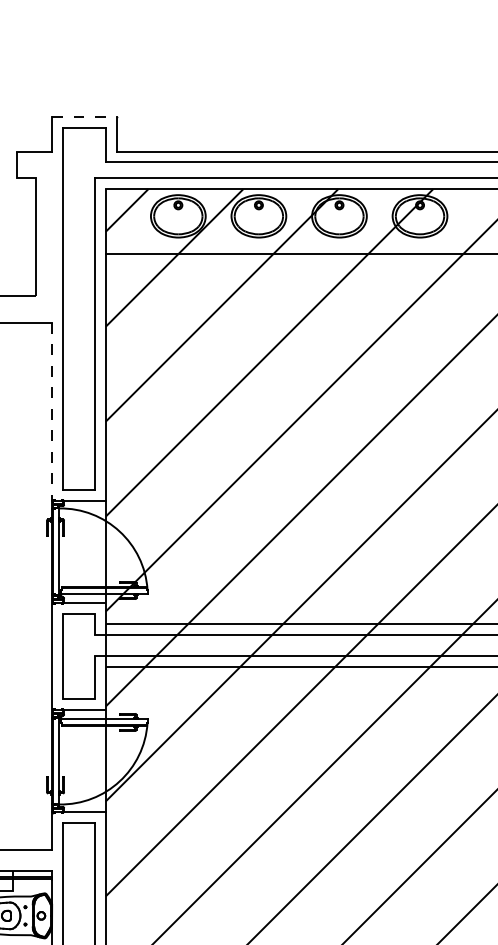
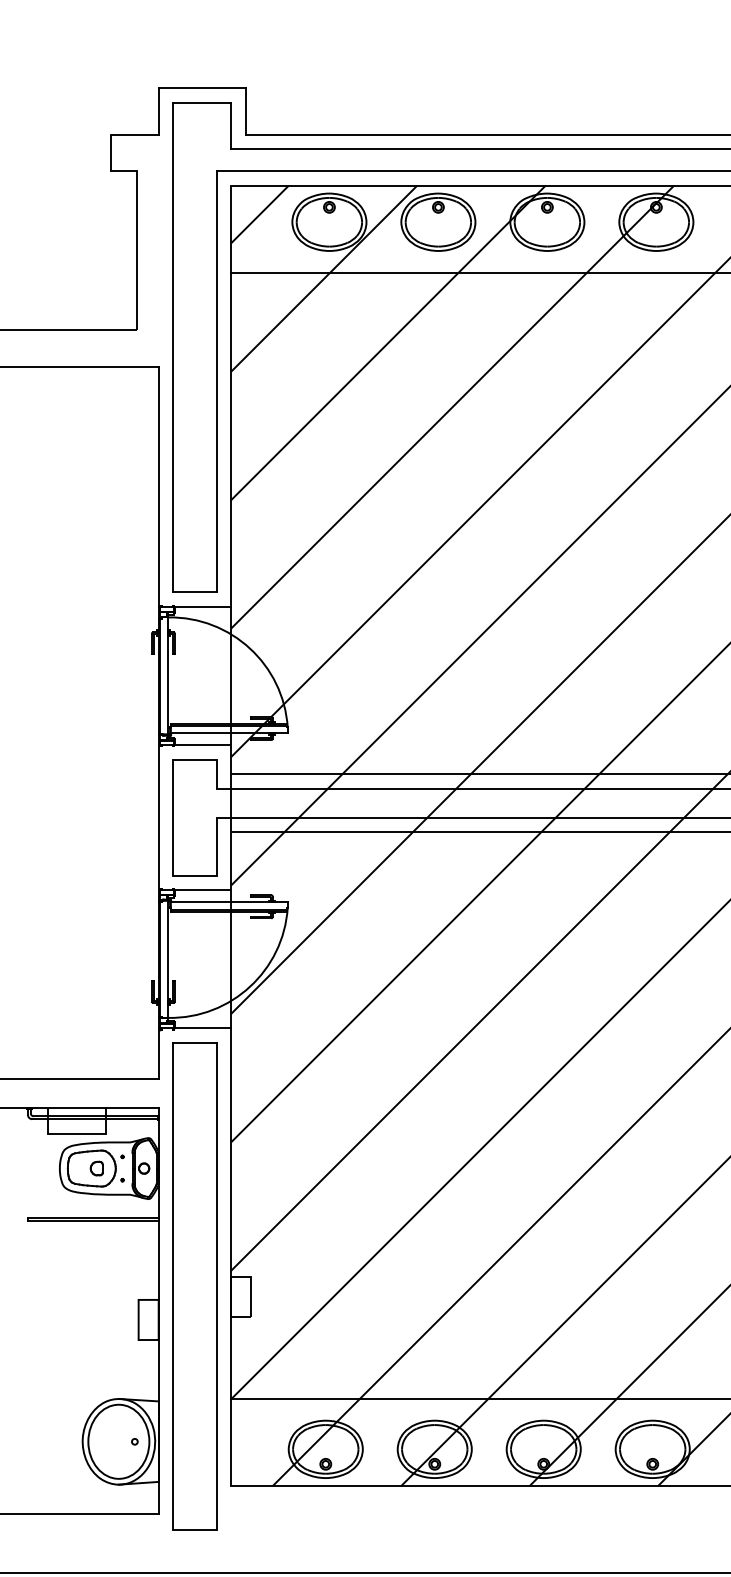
line: (84, 117) -> (202, 88), dashed -> solid
line: (52, 412) -> (158, 487), dashed -> solid

